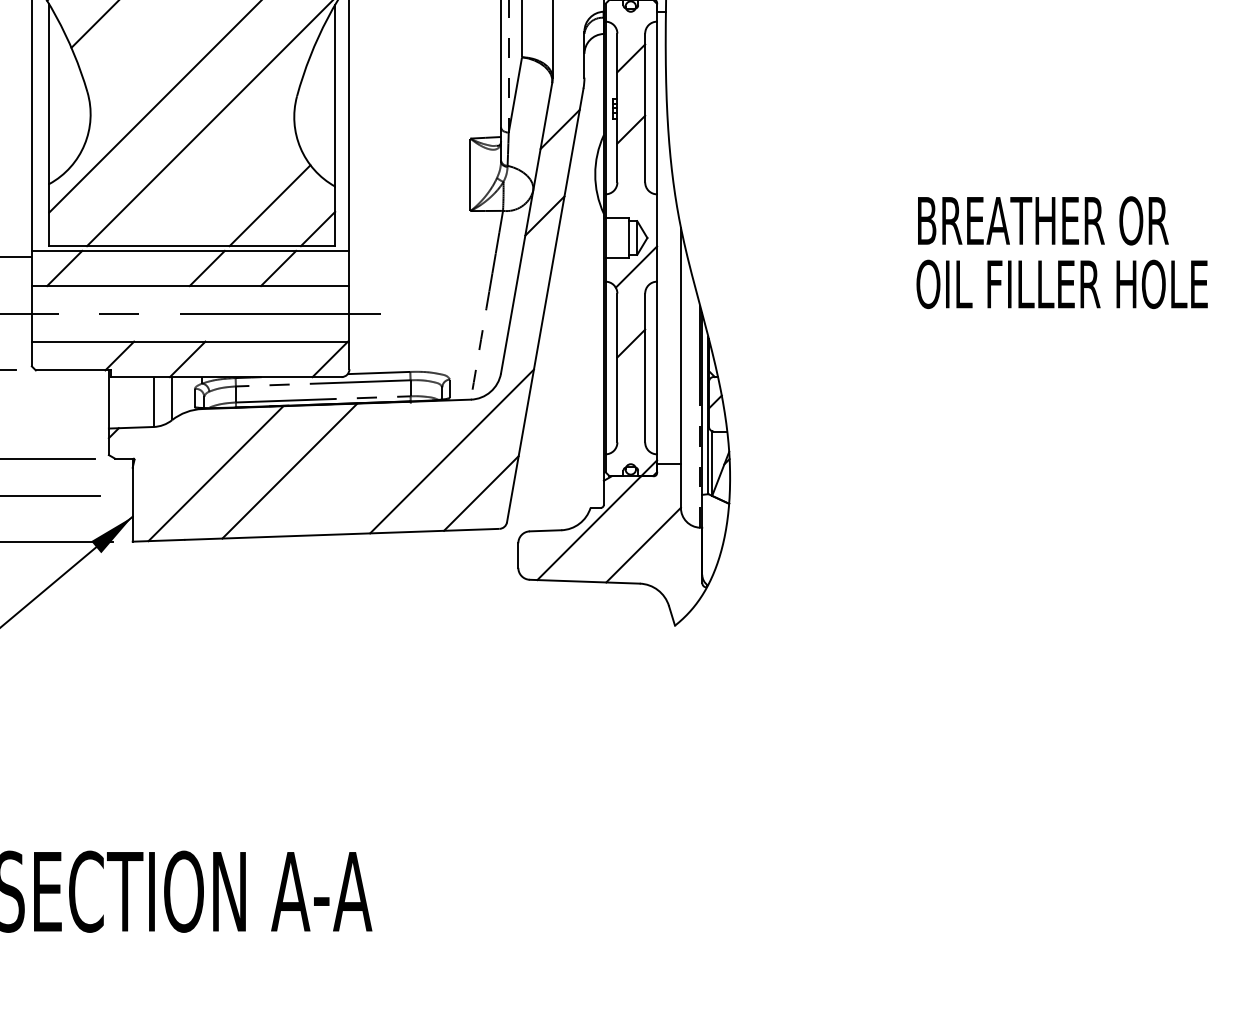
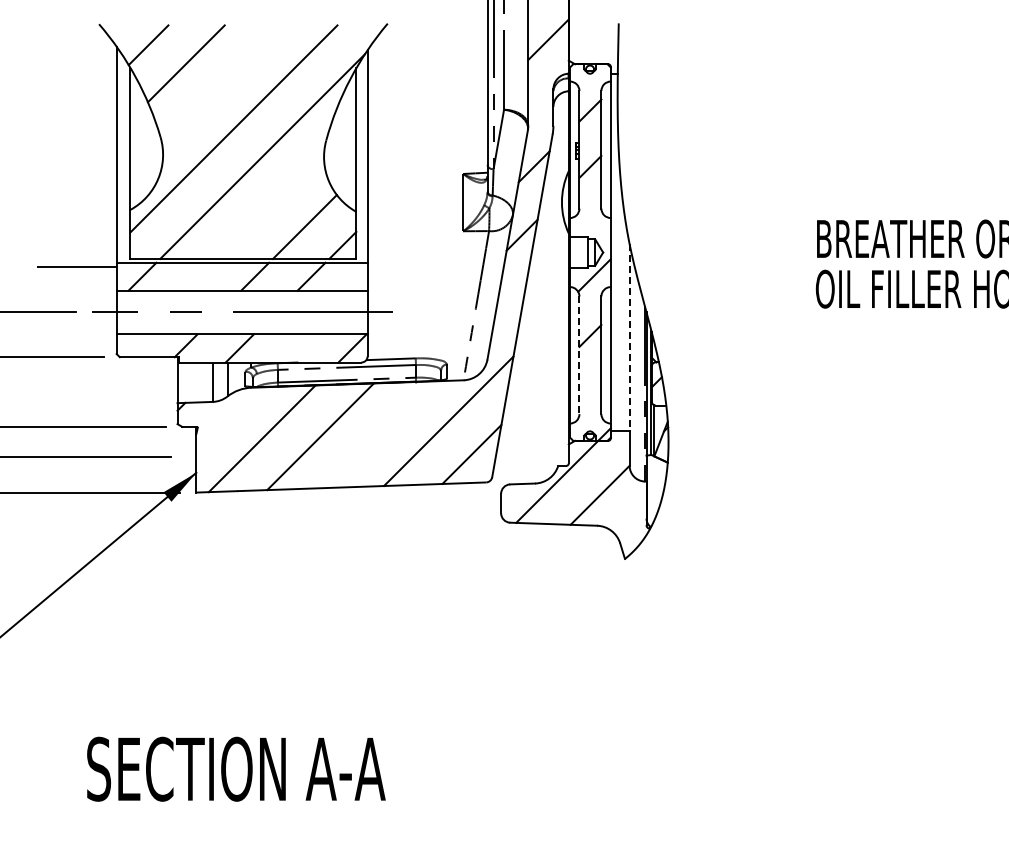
line: (680, 345) -> (629, 337), solid -> dashed
line: (617, 368) -> (579, 355), solid -> dashed

